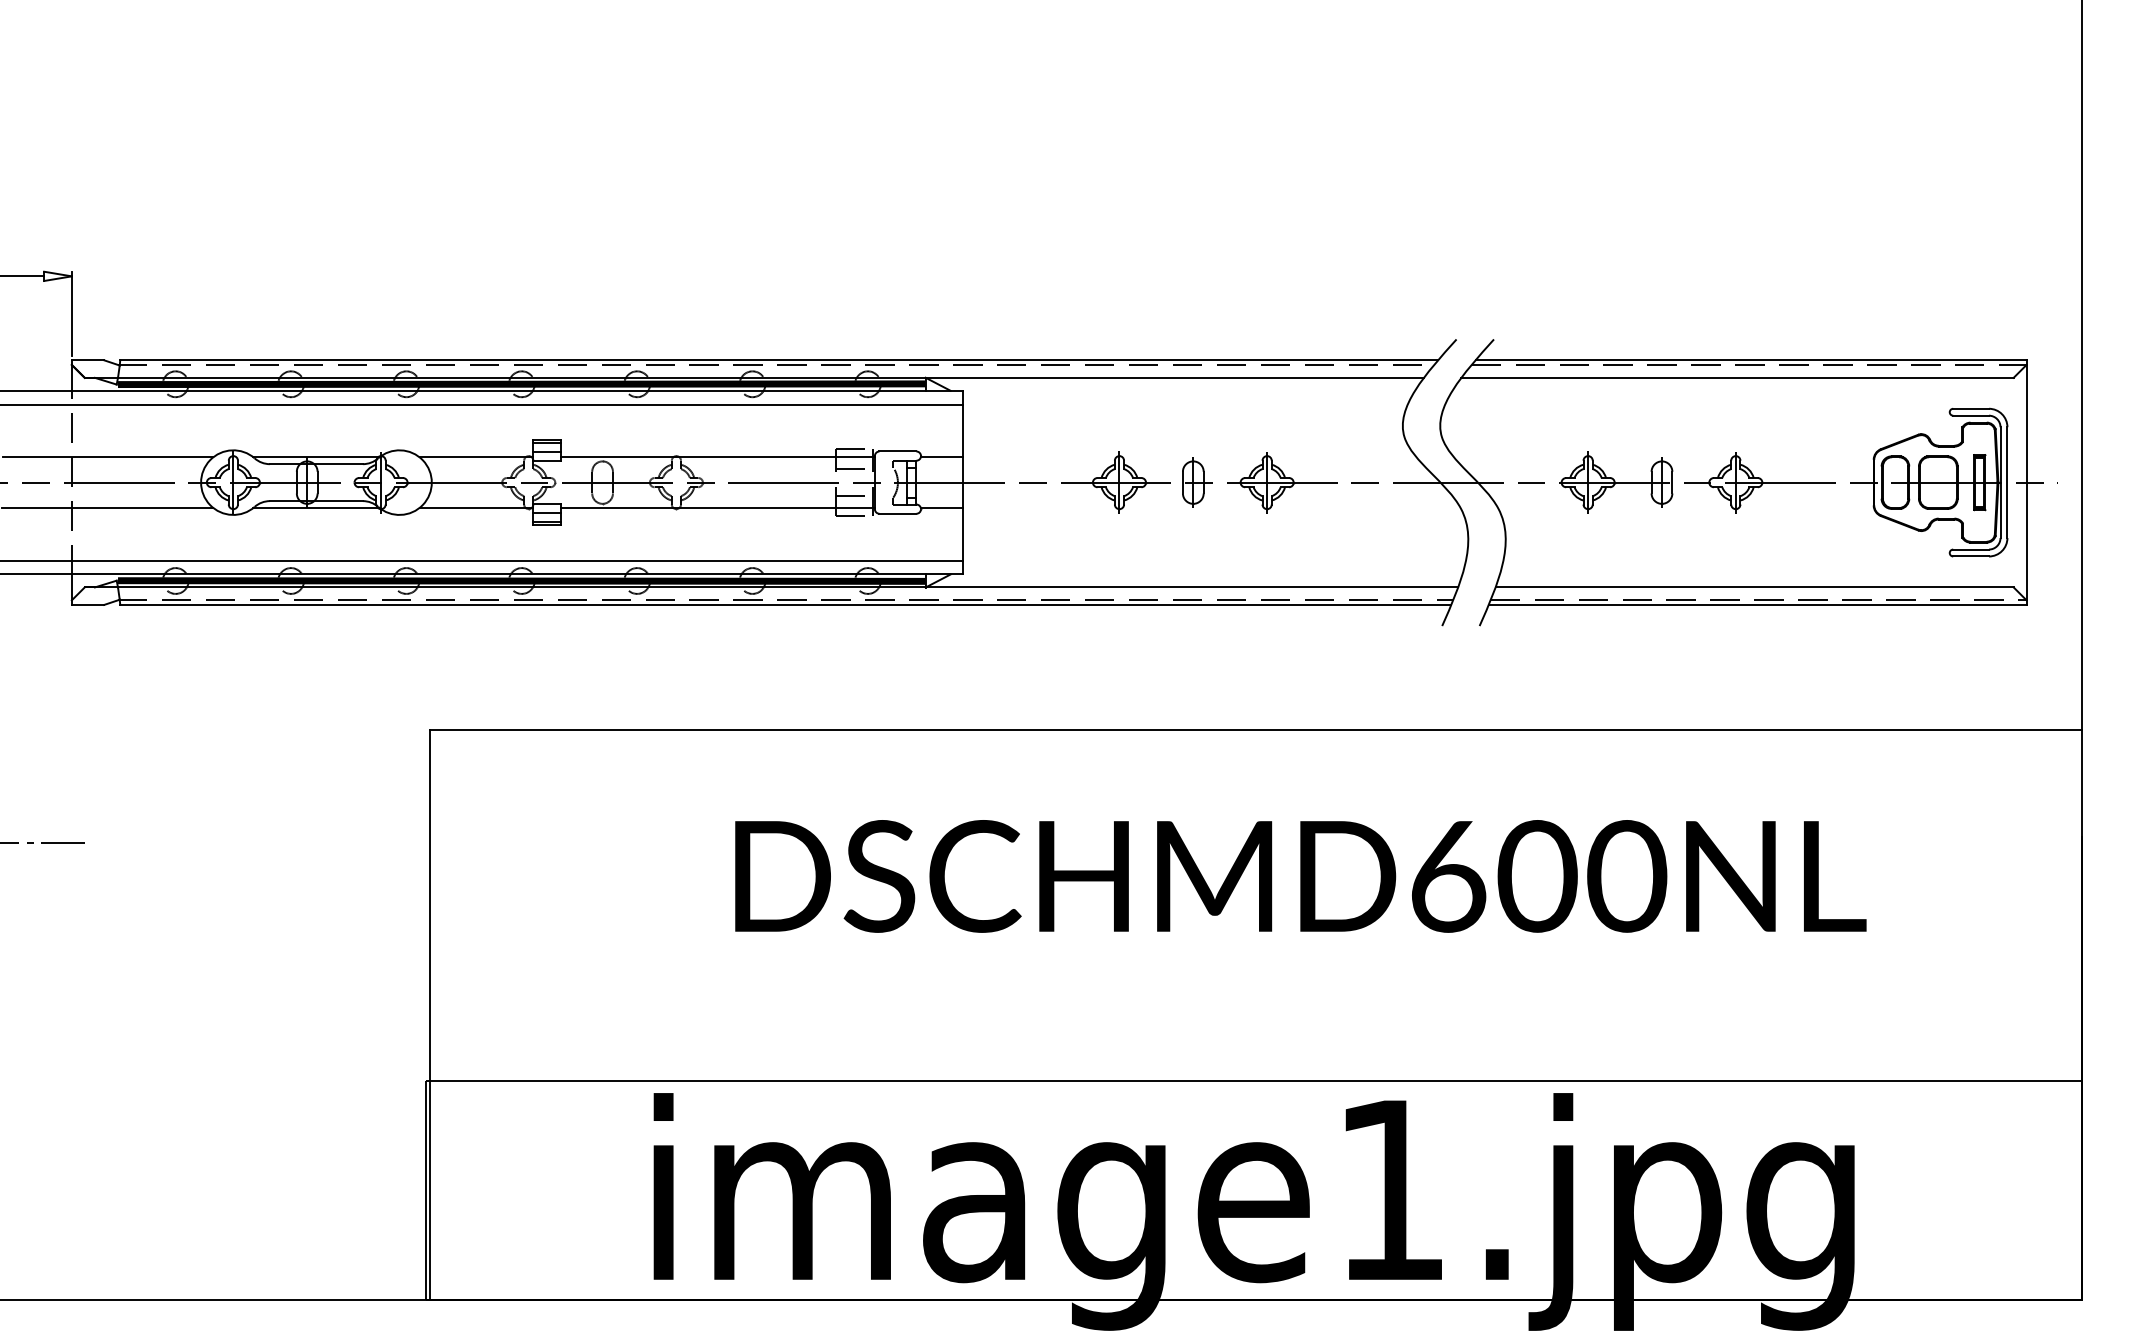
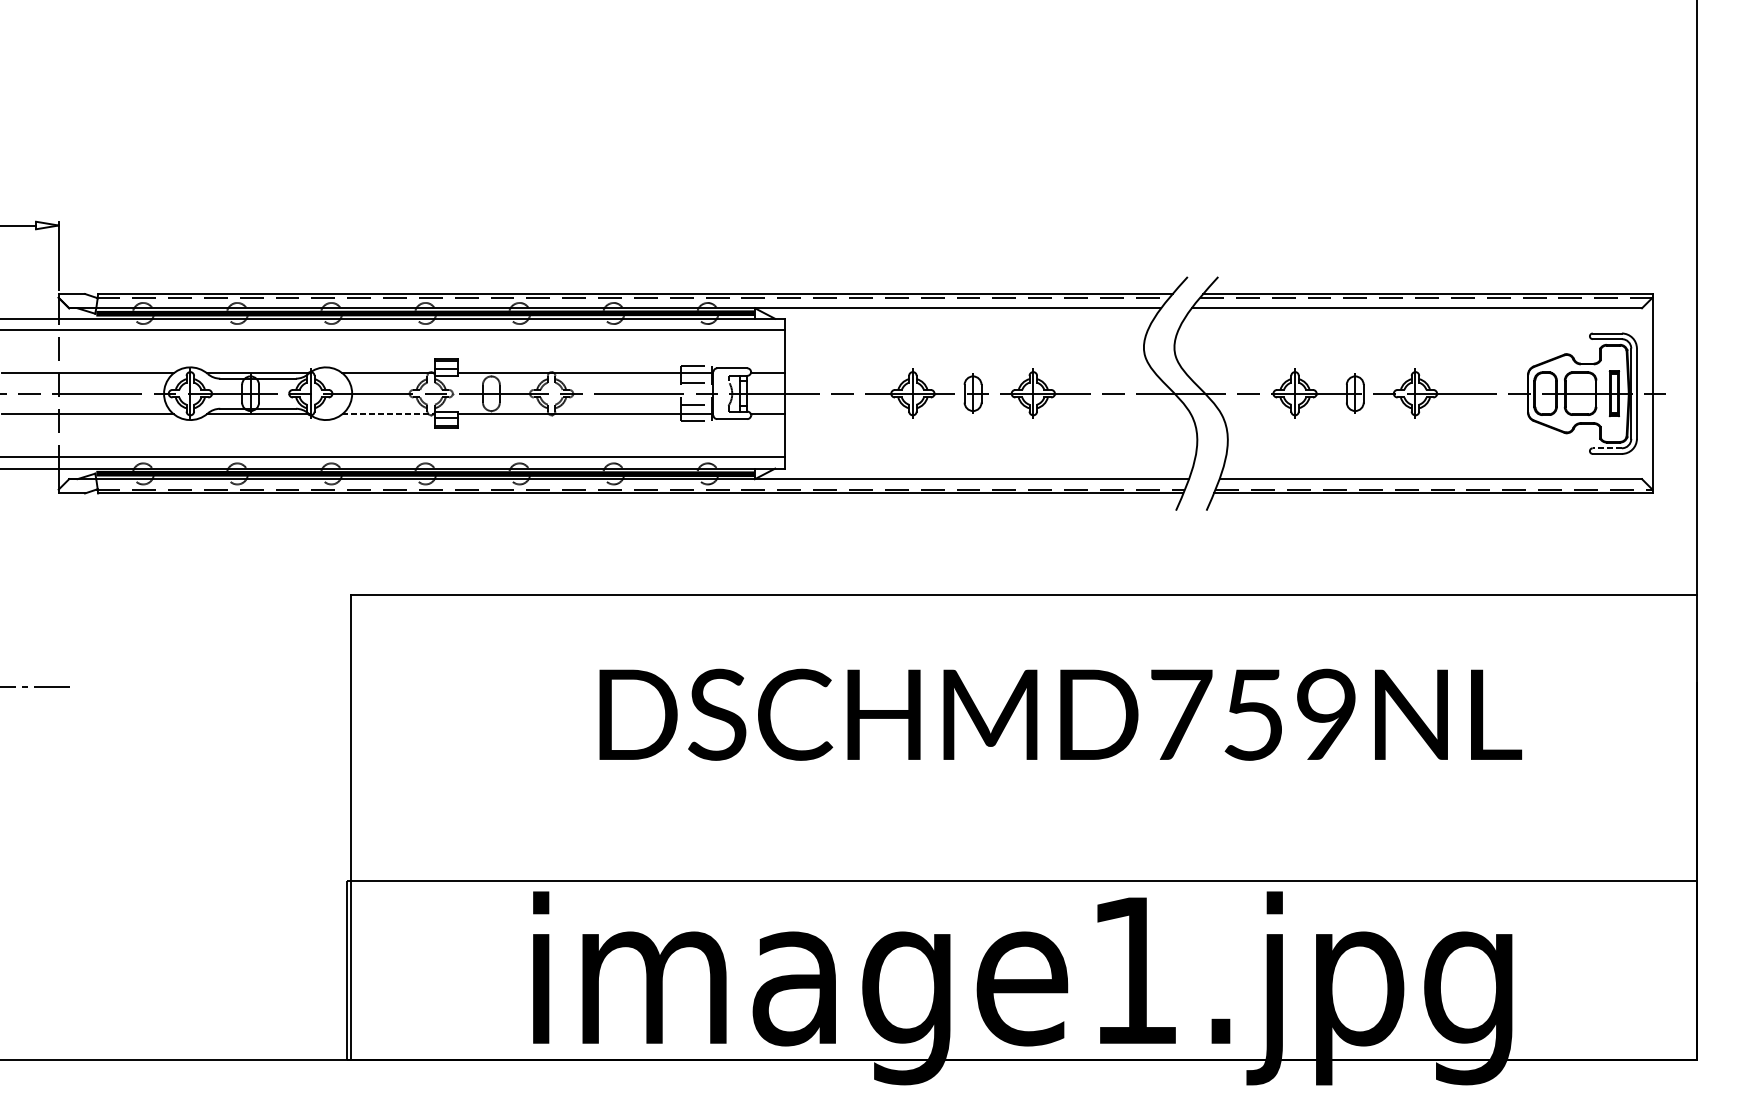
line: (476, 508) -> (388, 414), solid -> dashed
line: (1971, 549) -> (1607, 448), solid -> dashed
text: (1539, 876) -> (1255, 714), DSCHMD600NL -> DSCHMD759NL

